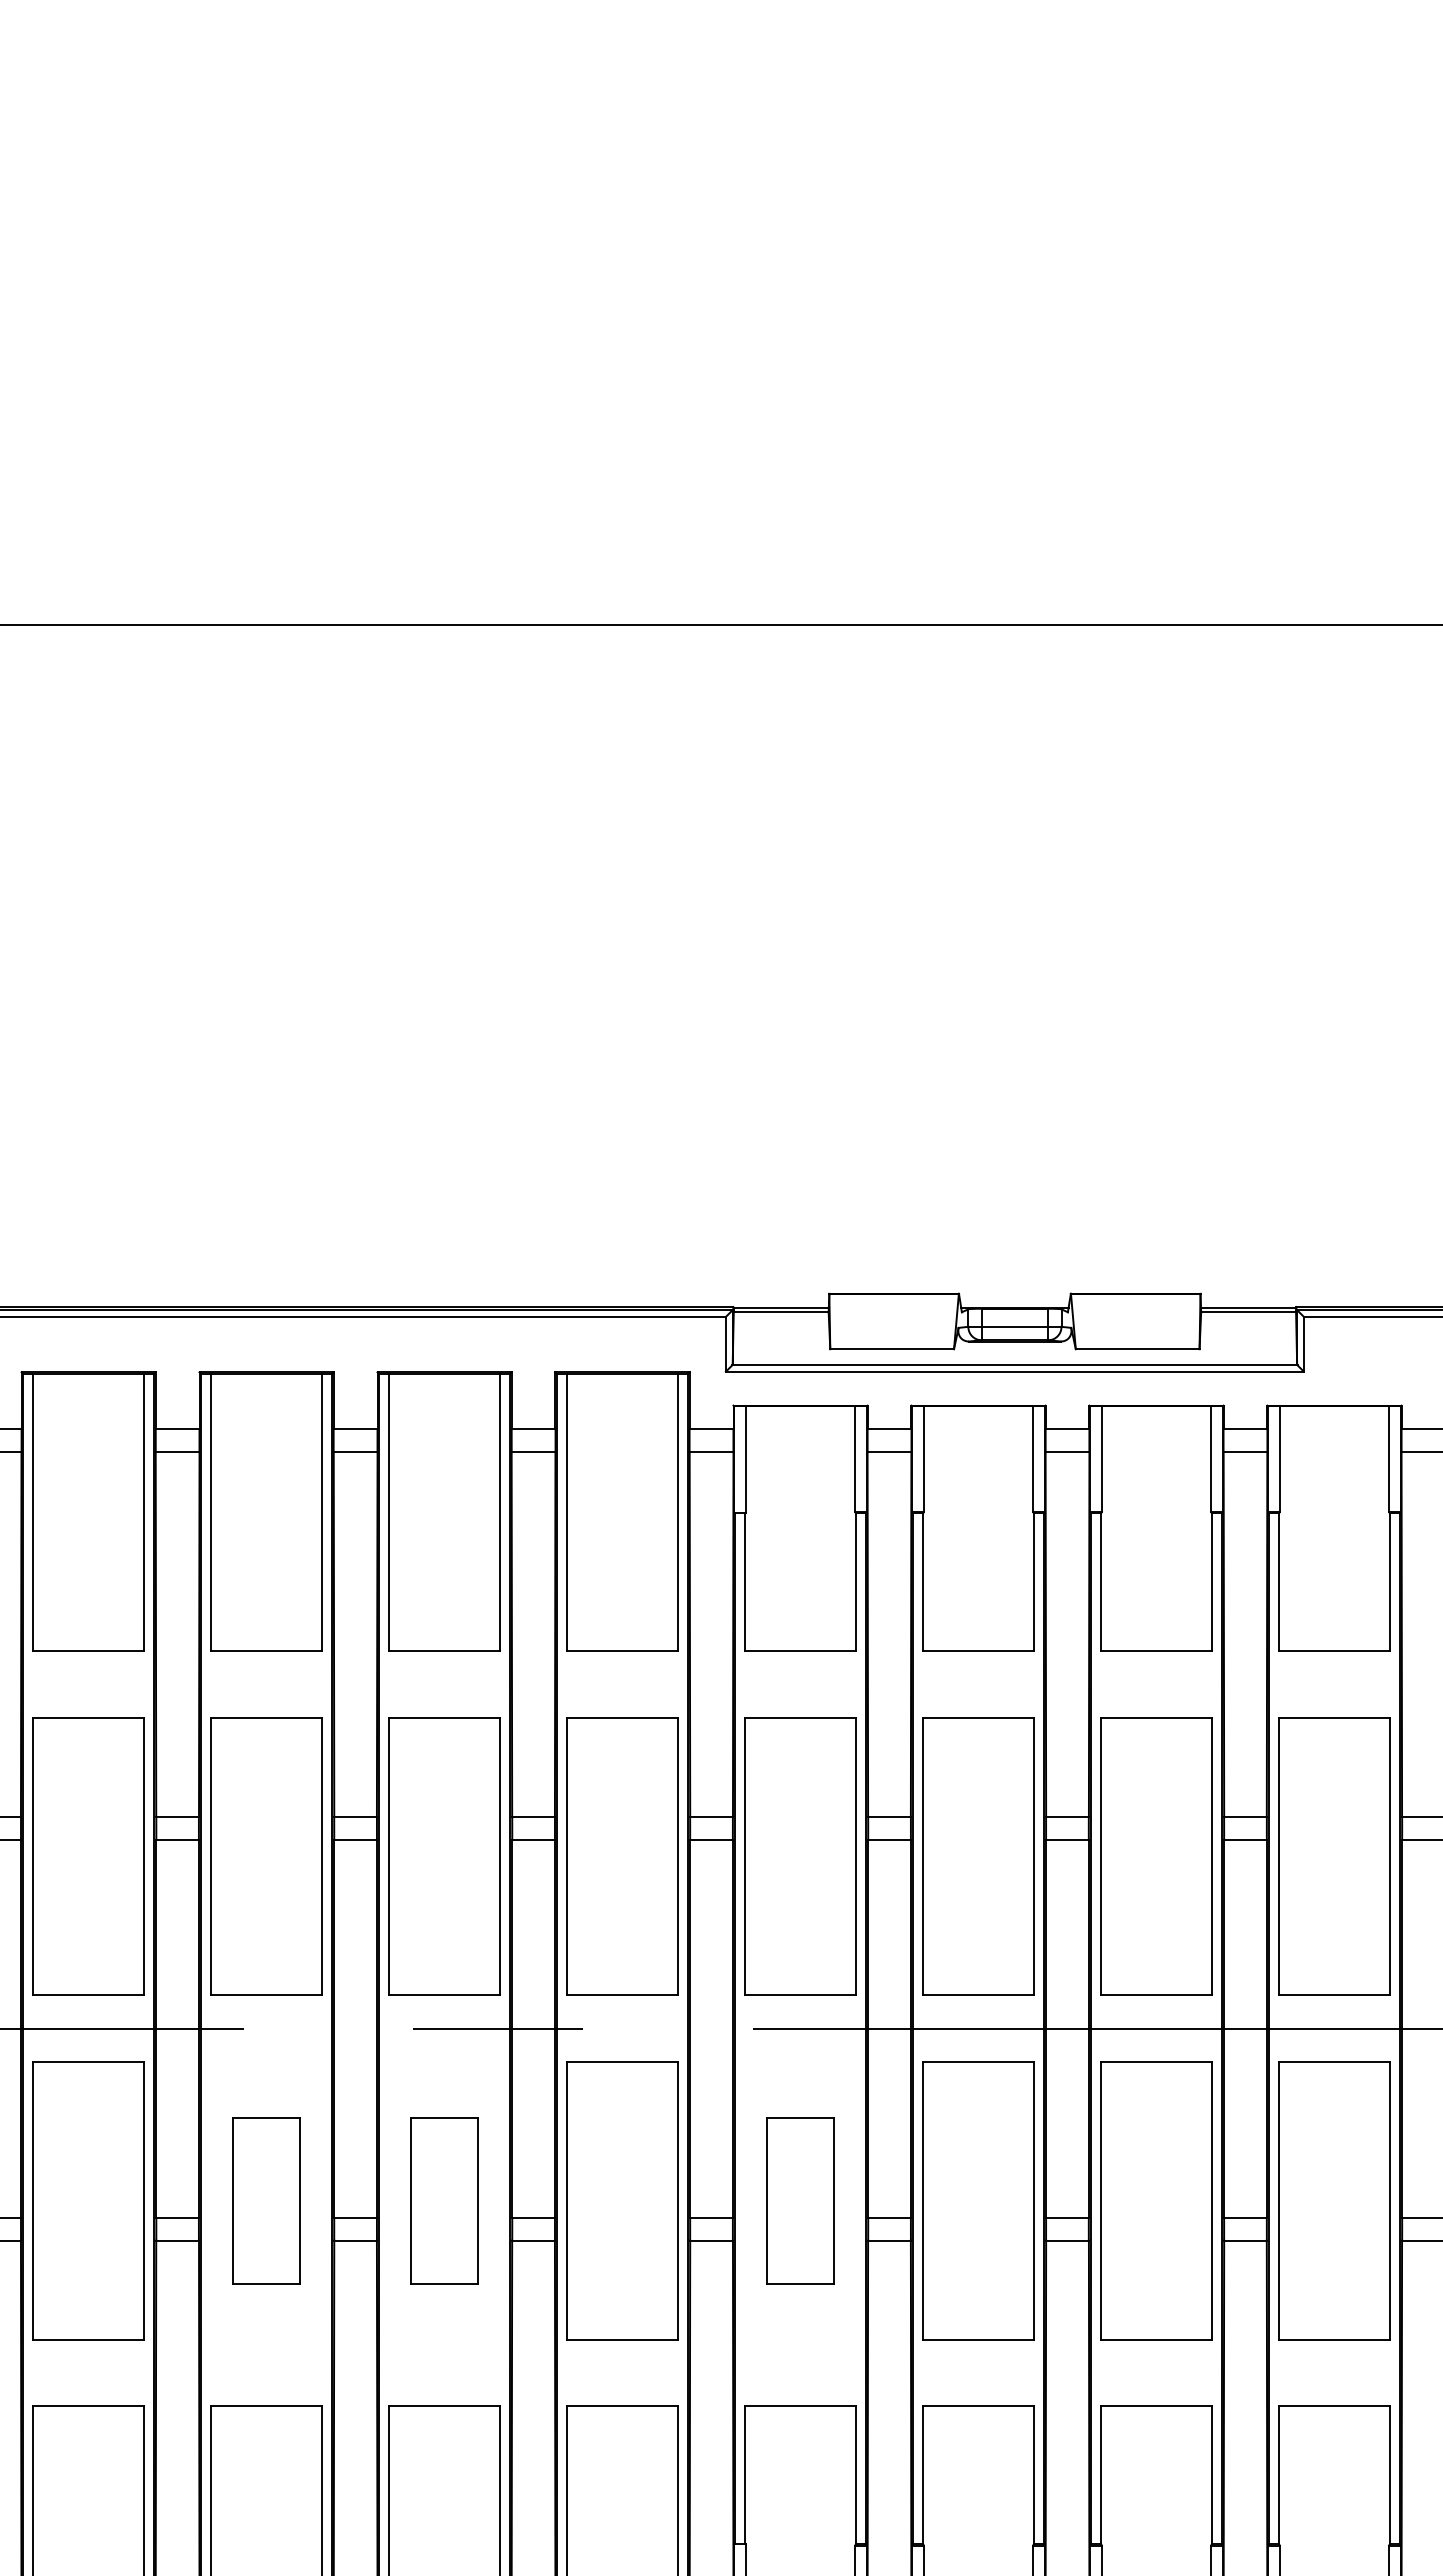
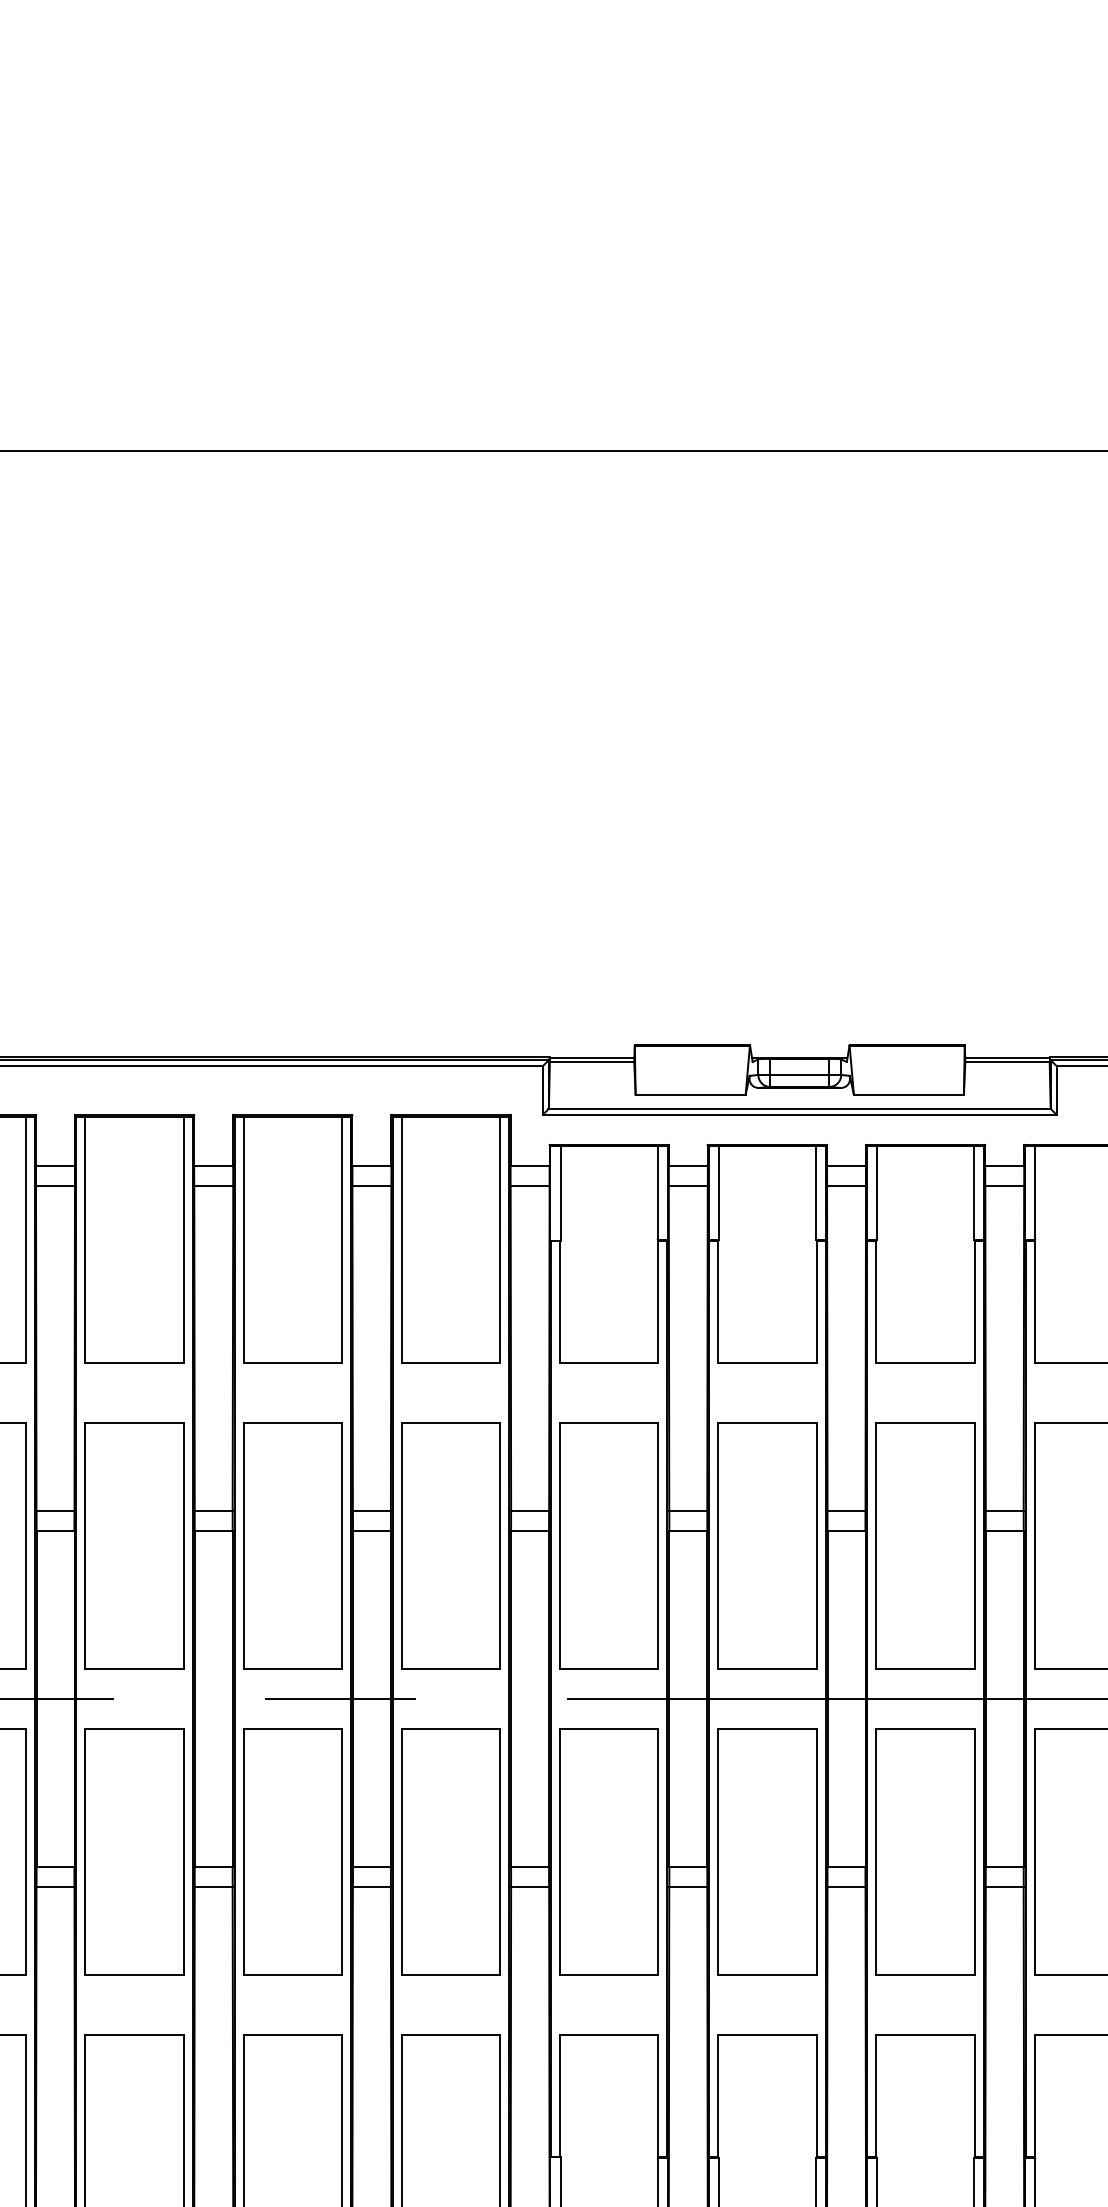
part: (266, 2200) -> (134, 1851), size x1.67
part: (444, 2200) -> (292, 1851), size x1.67
part: (800, 2200) -> (609, 1851), size x1.67

